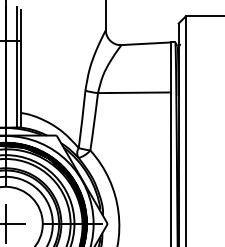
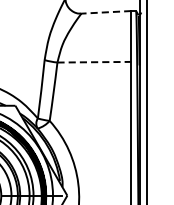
line: (145, 43) -> (105, 12), solid -> dashed
line: (134, 92) -> (94, 61), solid -> dashed

